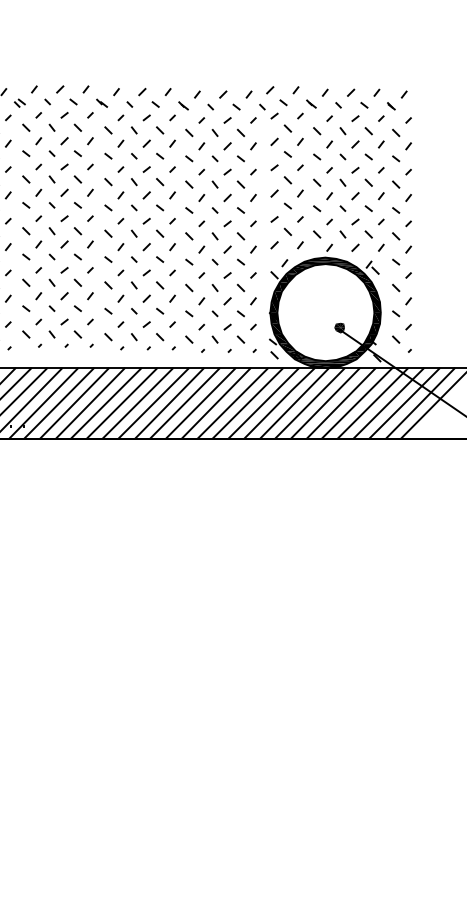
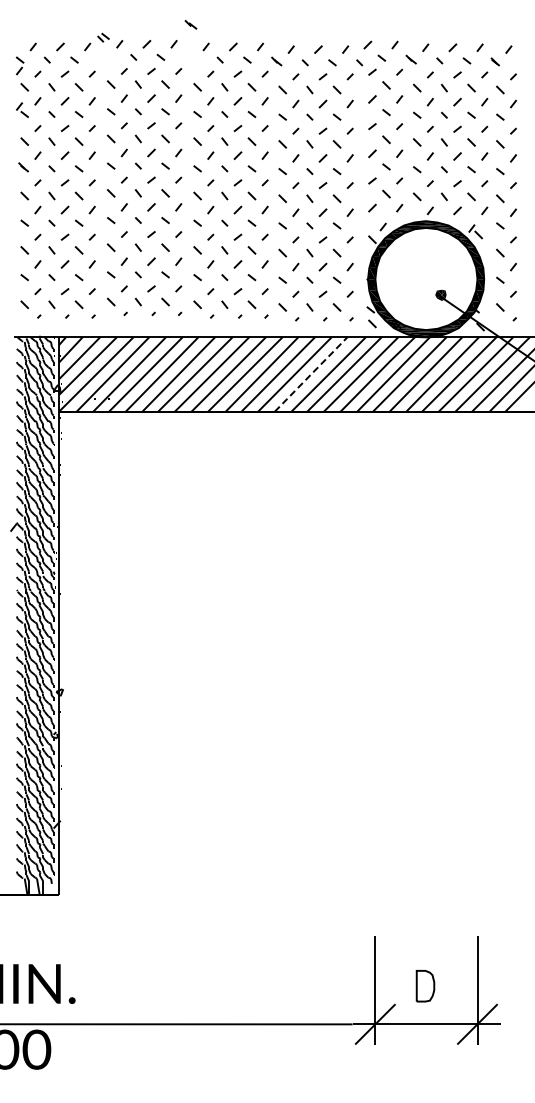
part: (19, 103) -> (103, 37), moved
part: (101, 103) -> (190, 24), moved
line: (216, 403) -> (311, 374), solid -> dashed

